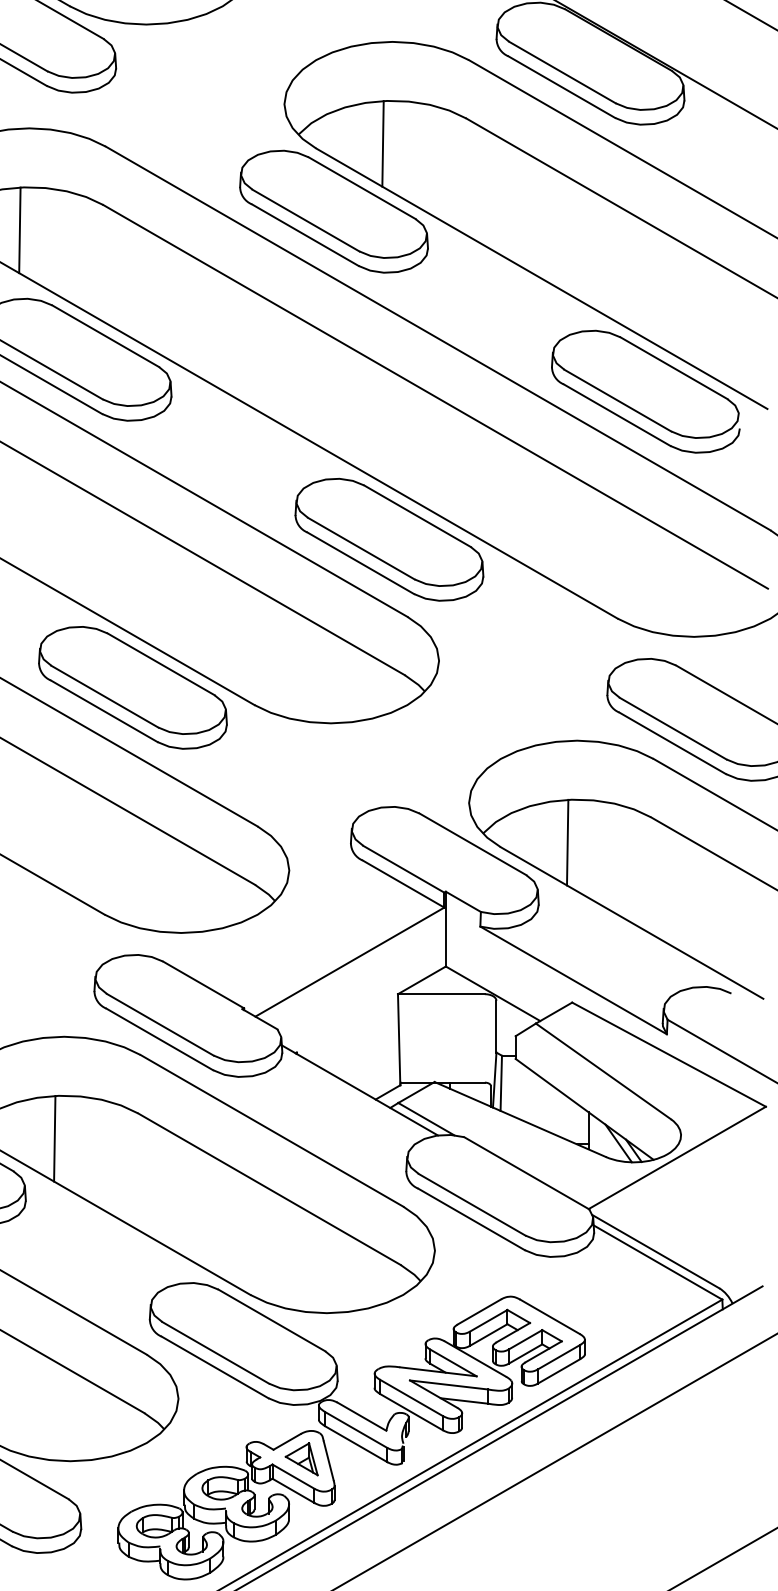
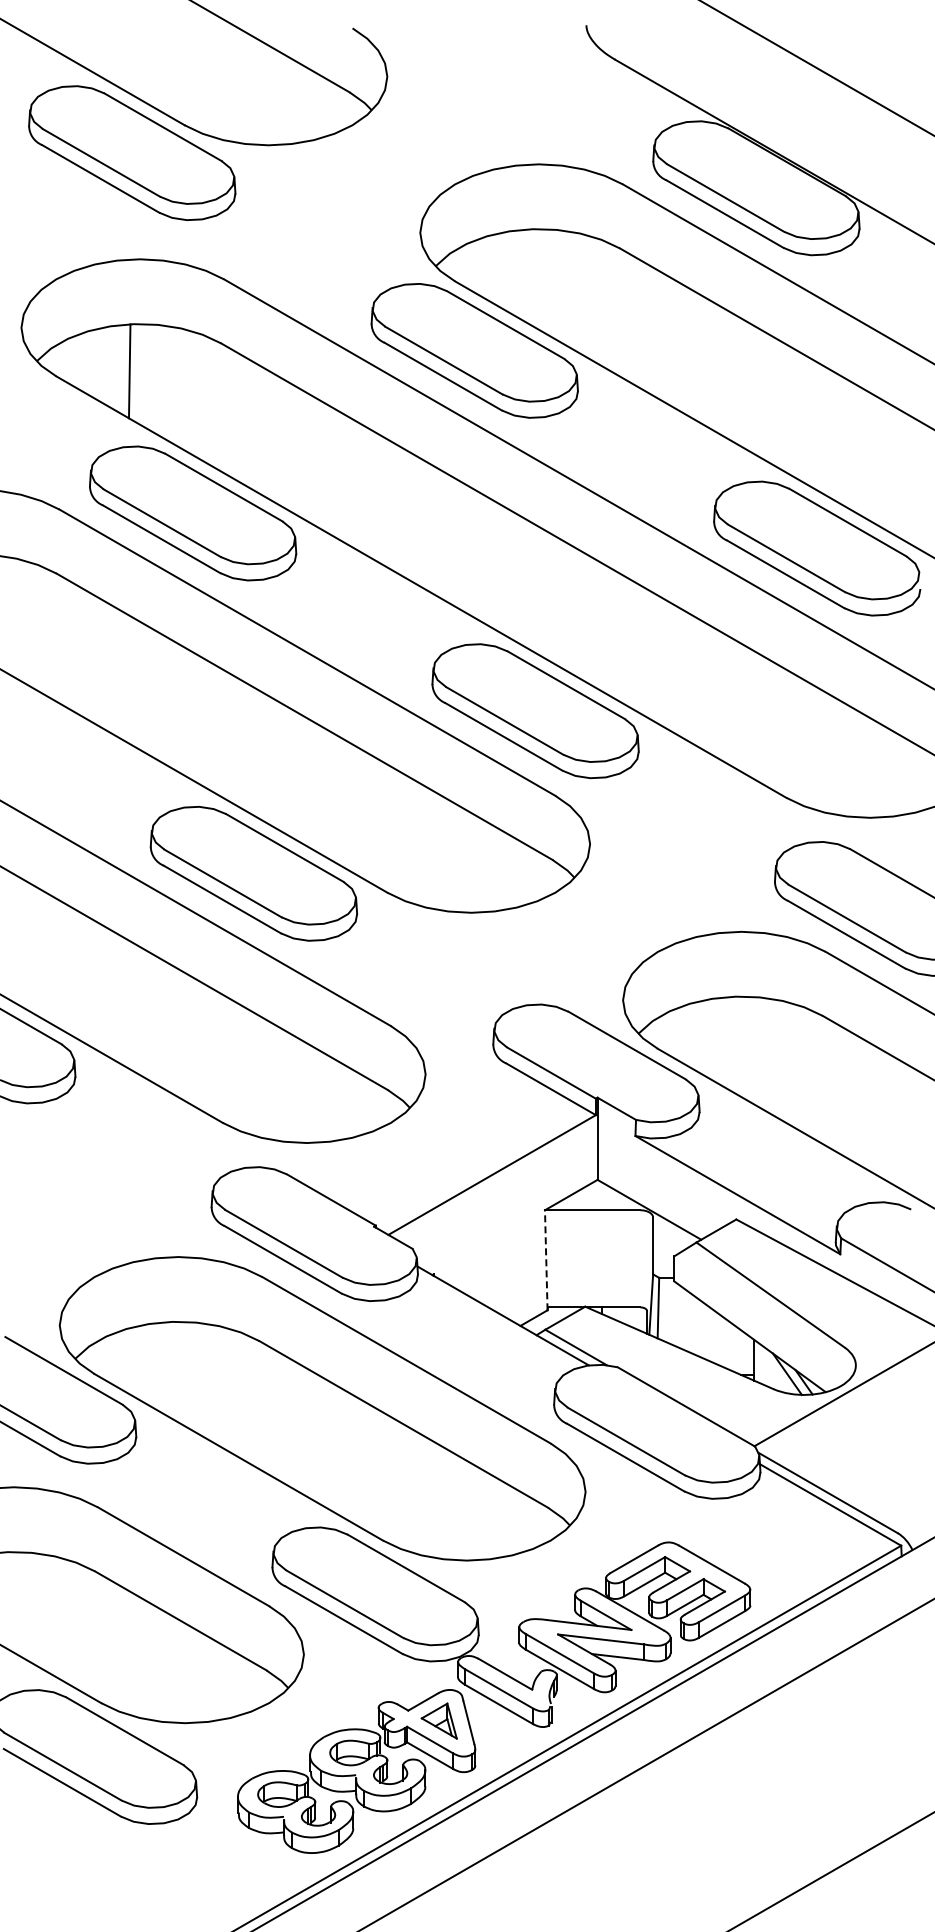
line: (382, 144) -> (528, 276), removed
line: (567, 842) -> (731, 1043), removed
line: (399, 1039) -> (546, 1259), solid -> dashed
line: (54, 1139) -> (167, 1369), removed

